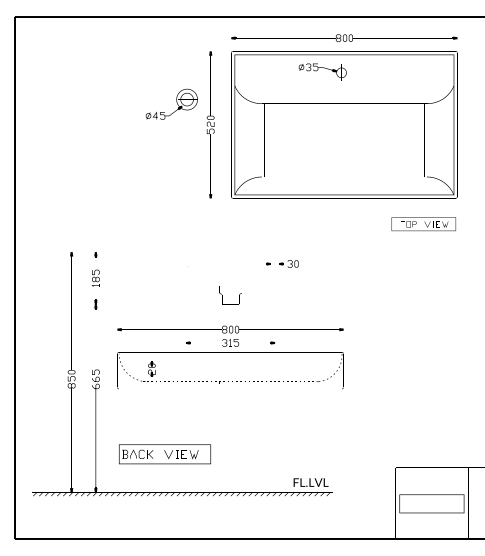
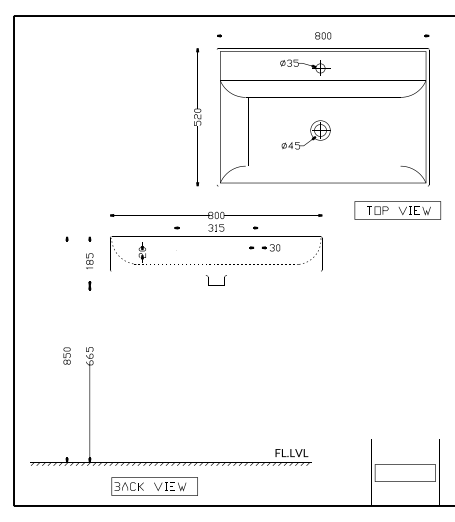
part: (171, 103) -> (305, 134), moved
part: (423, 224) -> (397, 210), size x1.43
part: (230, 357) -> (216, 241), moved
part: (164, 454) -> (154, 486), moved

